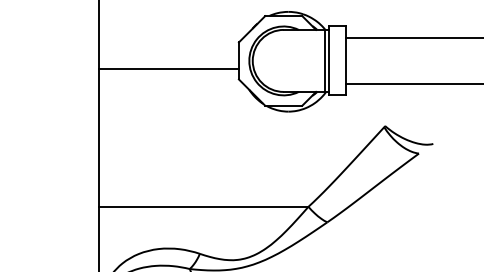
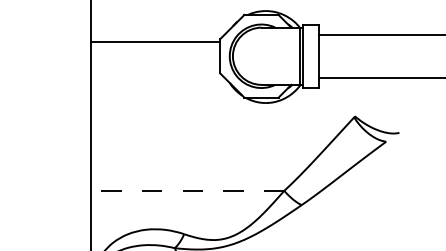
line: (168, 68) -> (155, 41), moved
line: (203, 206) -> (187, 190), solid -> dashed

